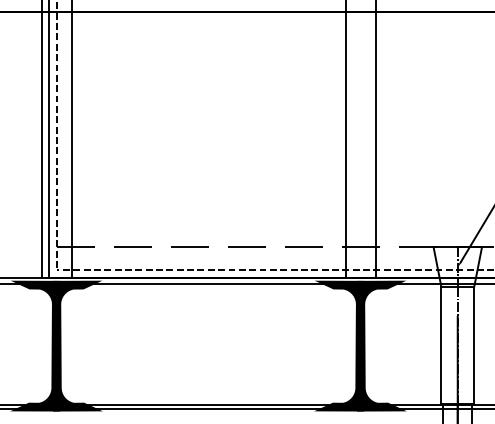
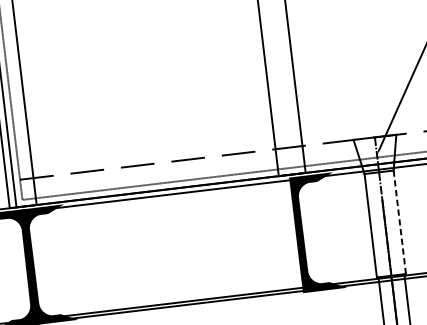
fill: (339, 345) -> (280, 236), removed
line: (474, 345) -> (400, 222), solid -> dashed

